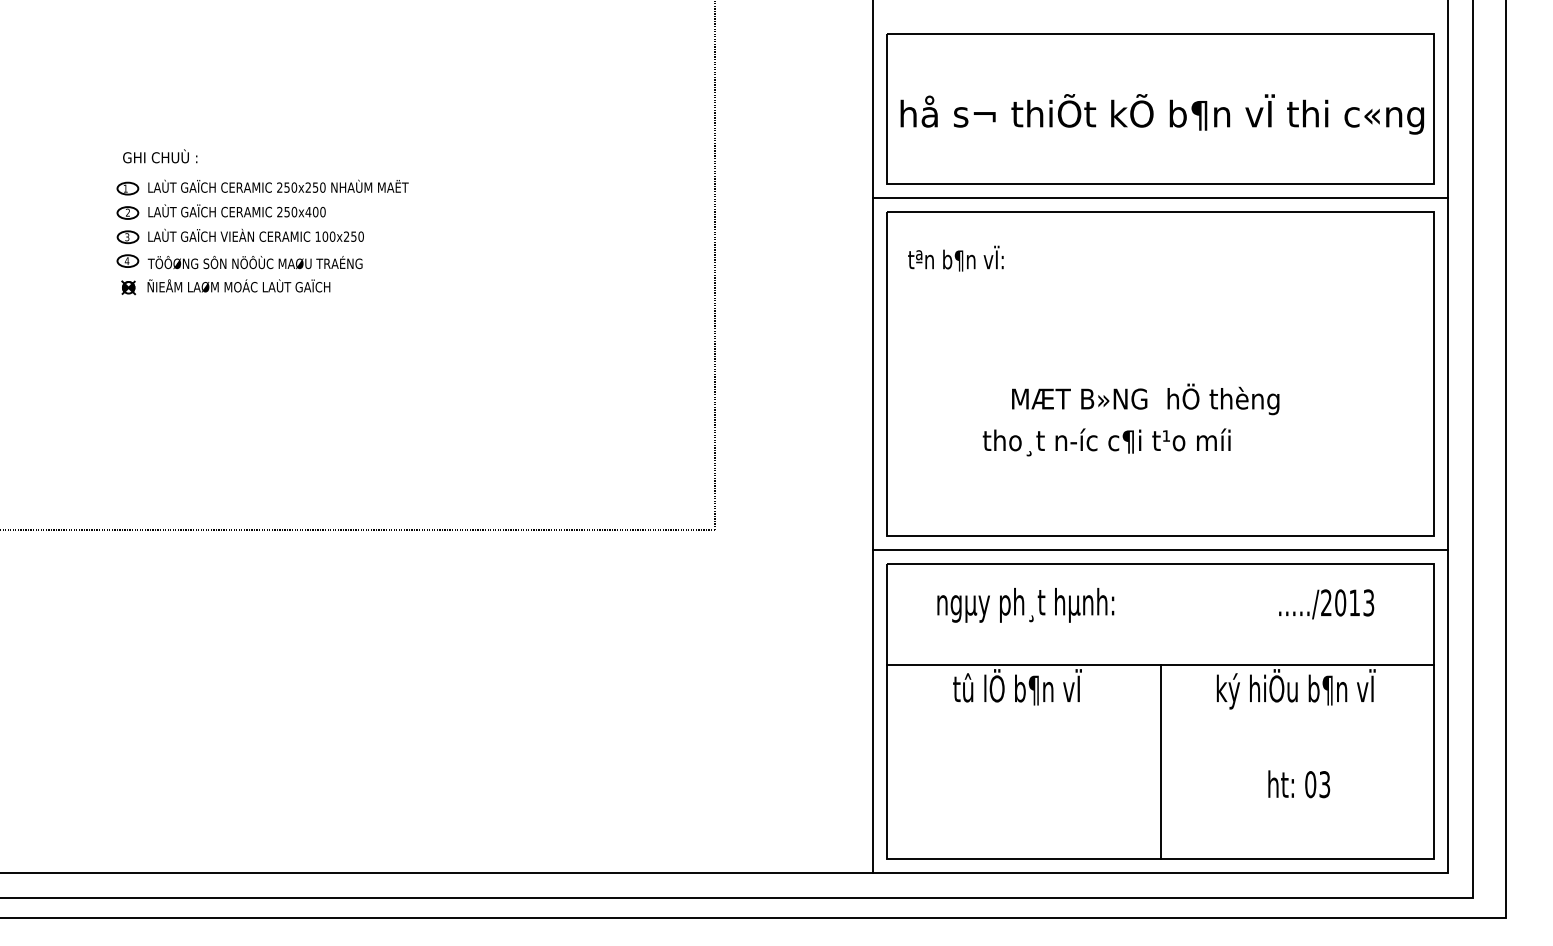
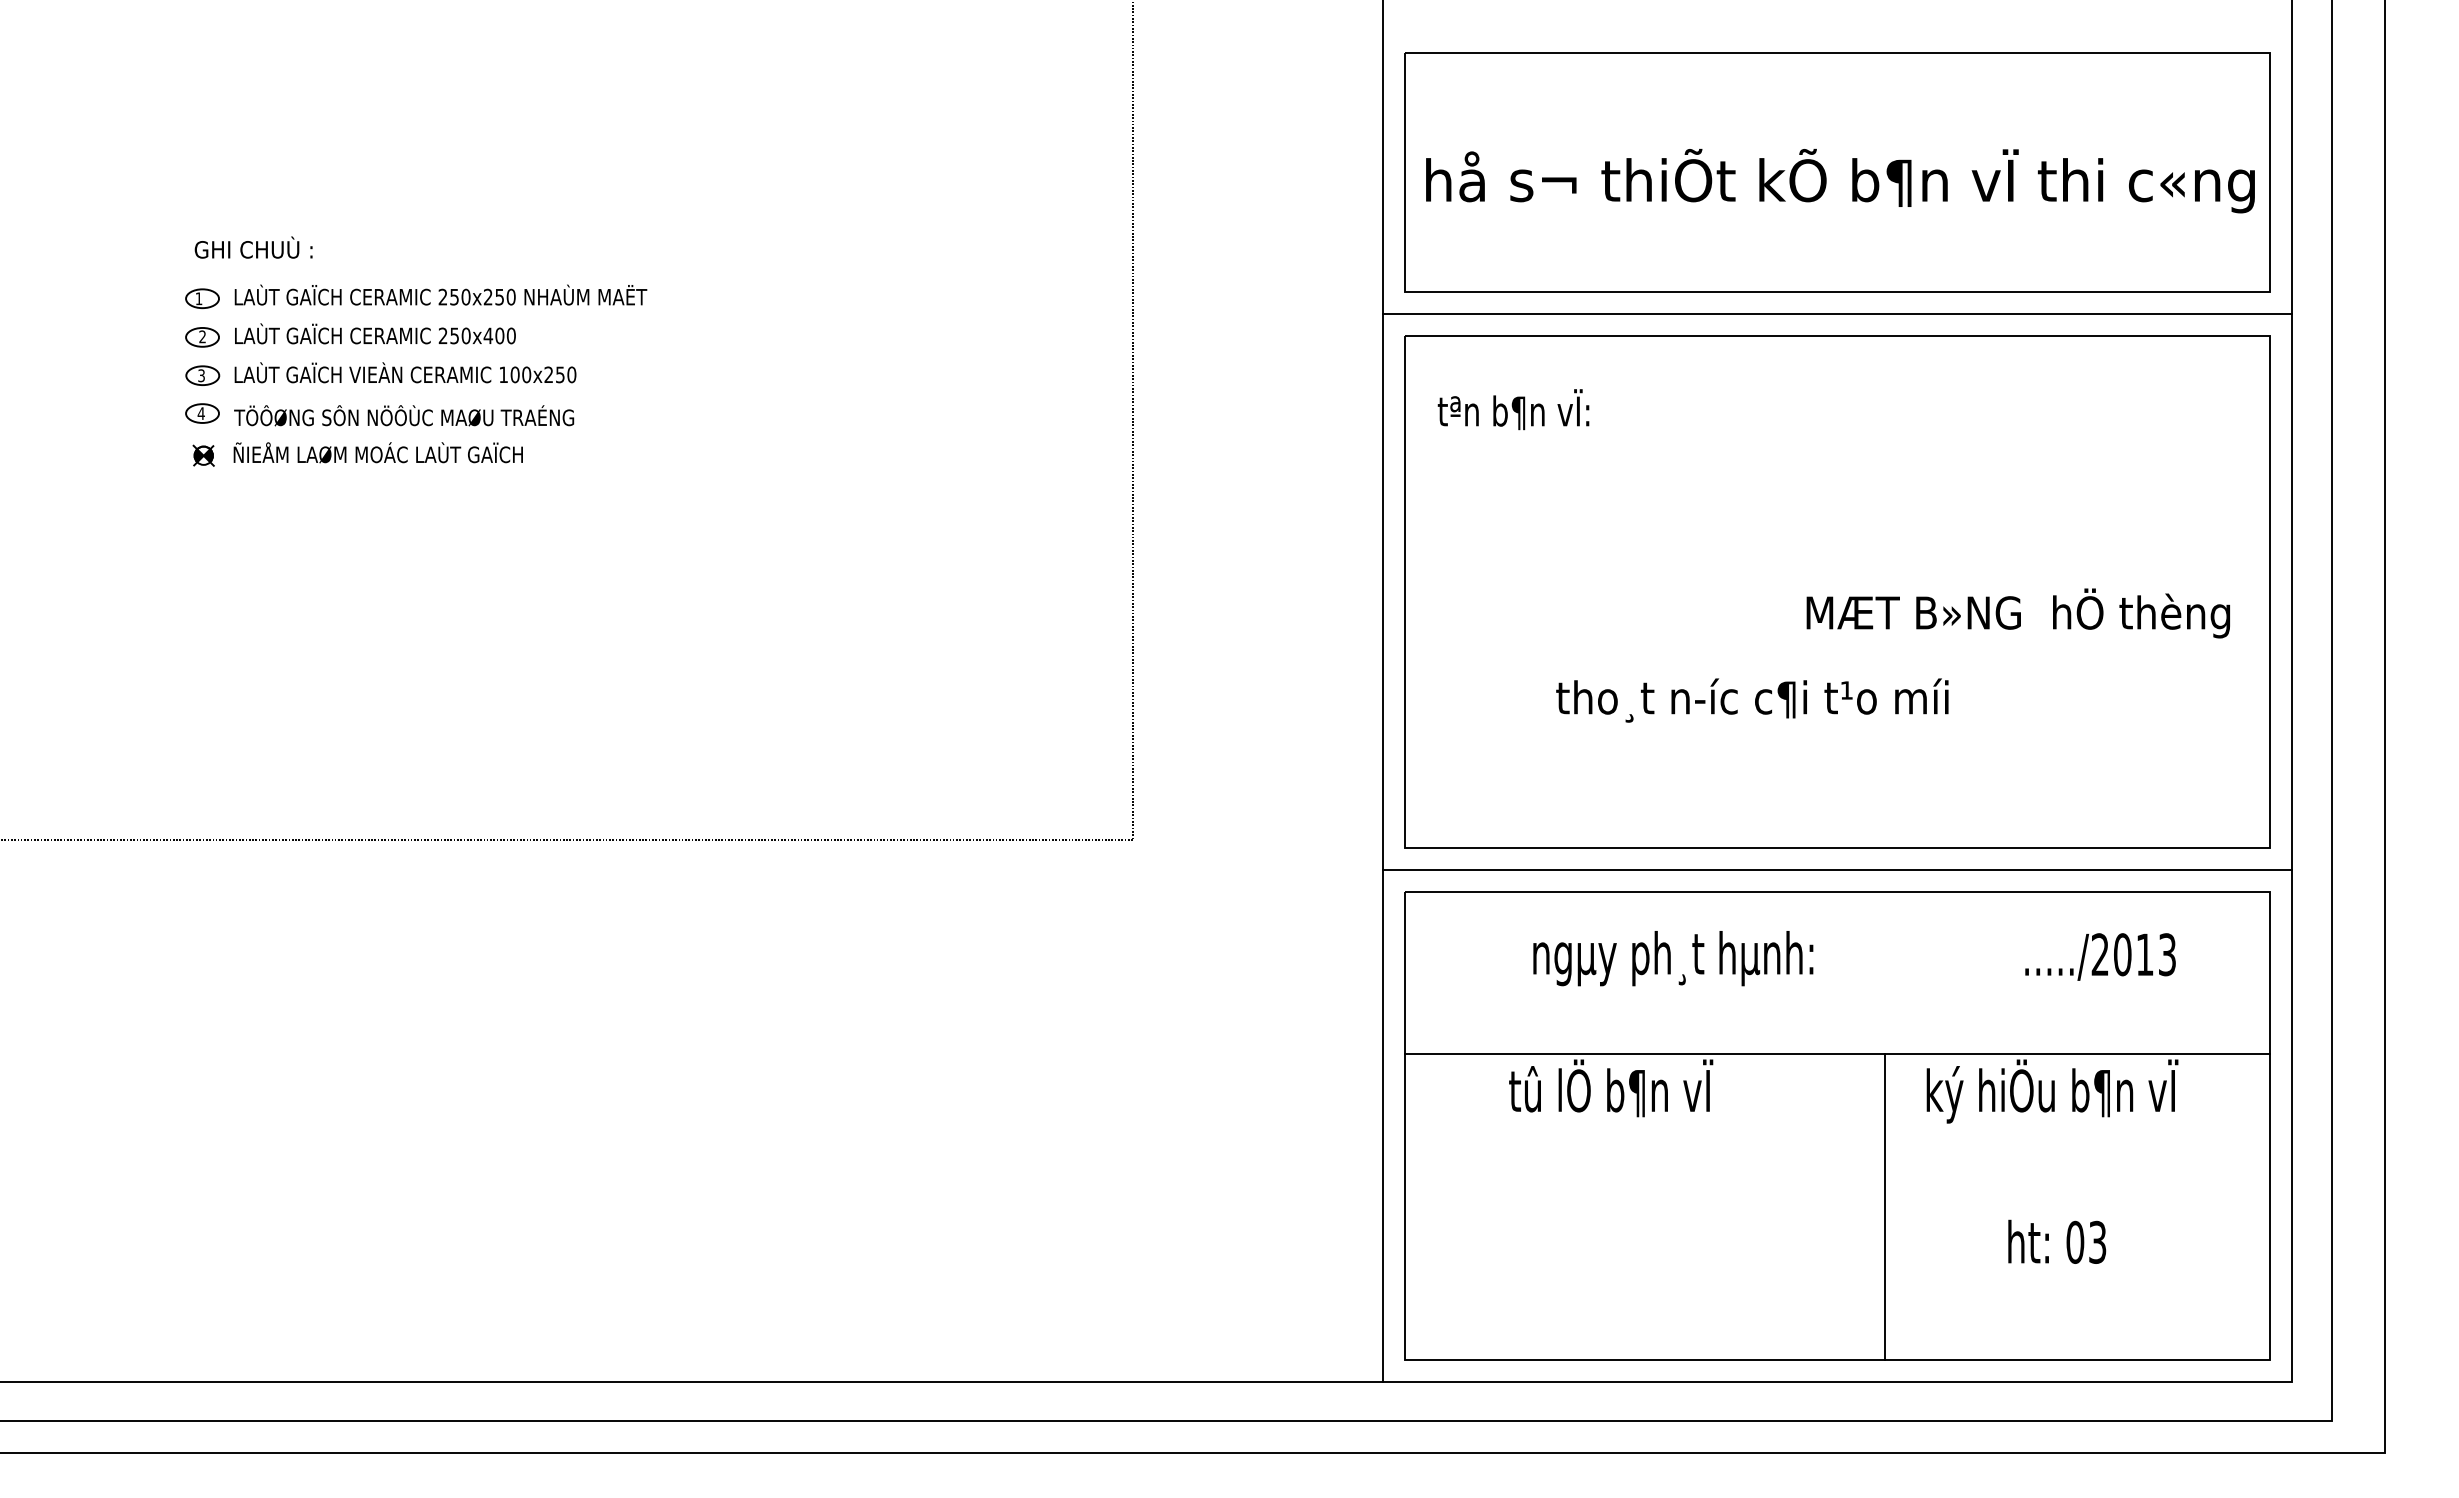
text: (1145, 399) -> (2018, 613), moved
text: (1025, 605) -> (1672, 958), moved
line: (1160, 761) -> (1885, 1205), moved

